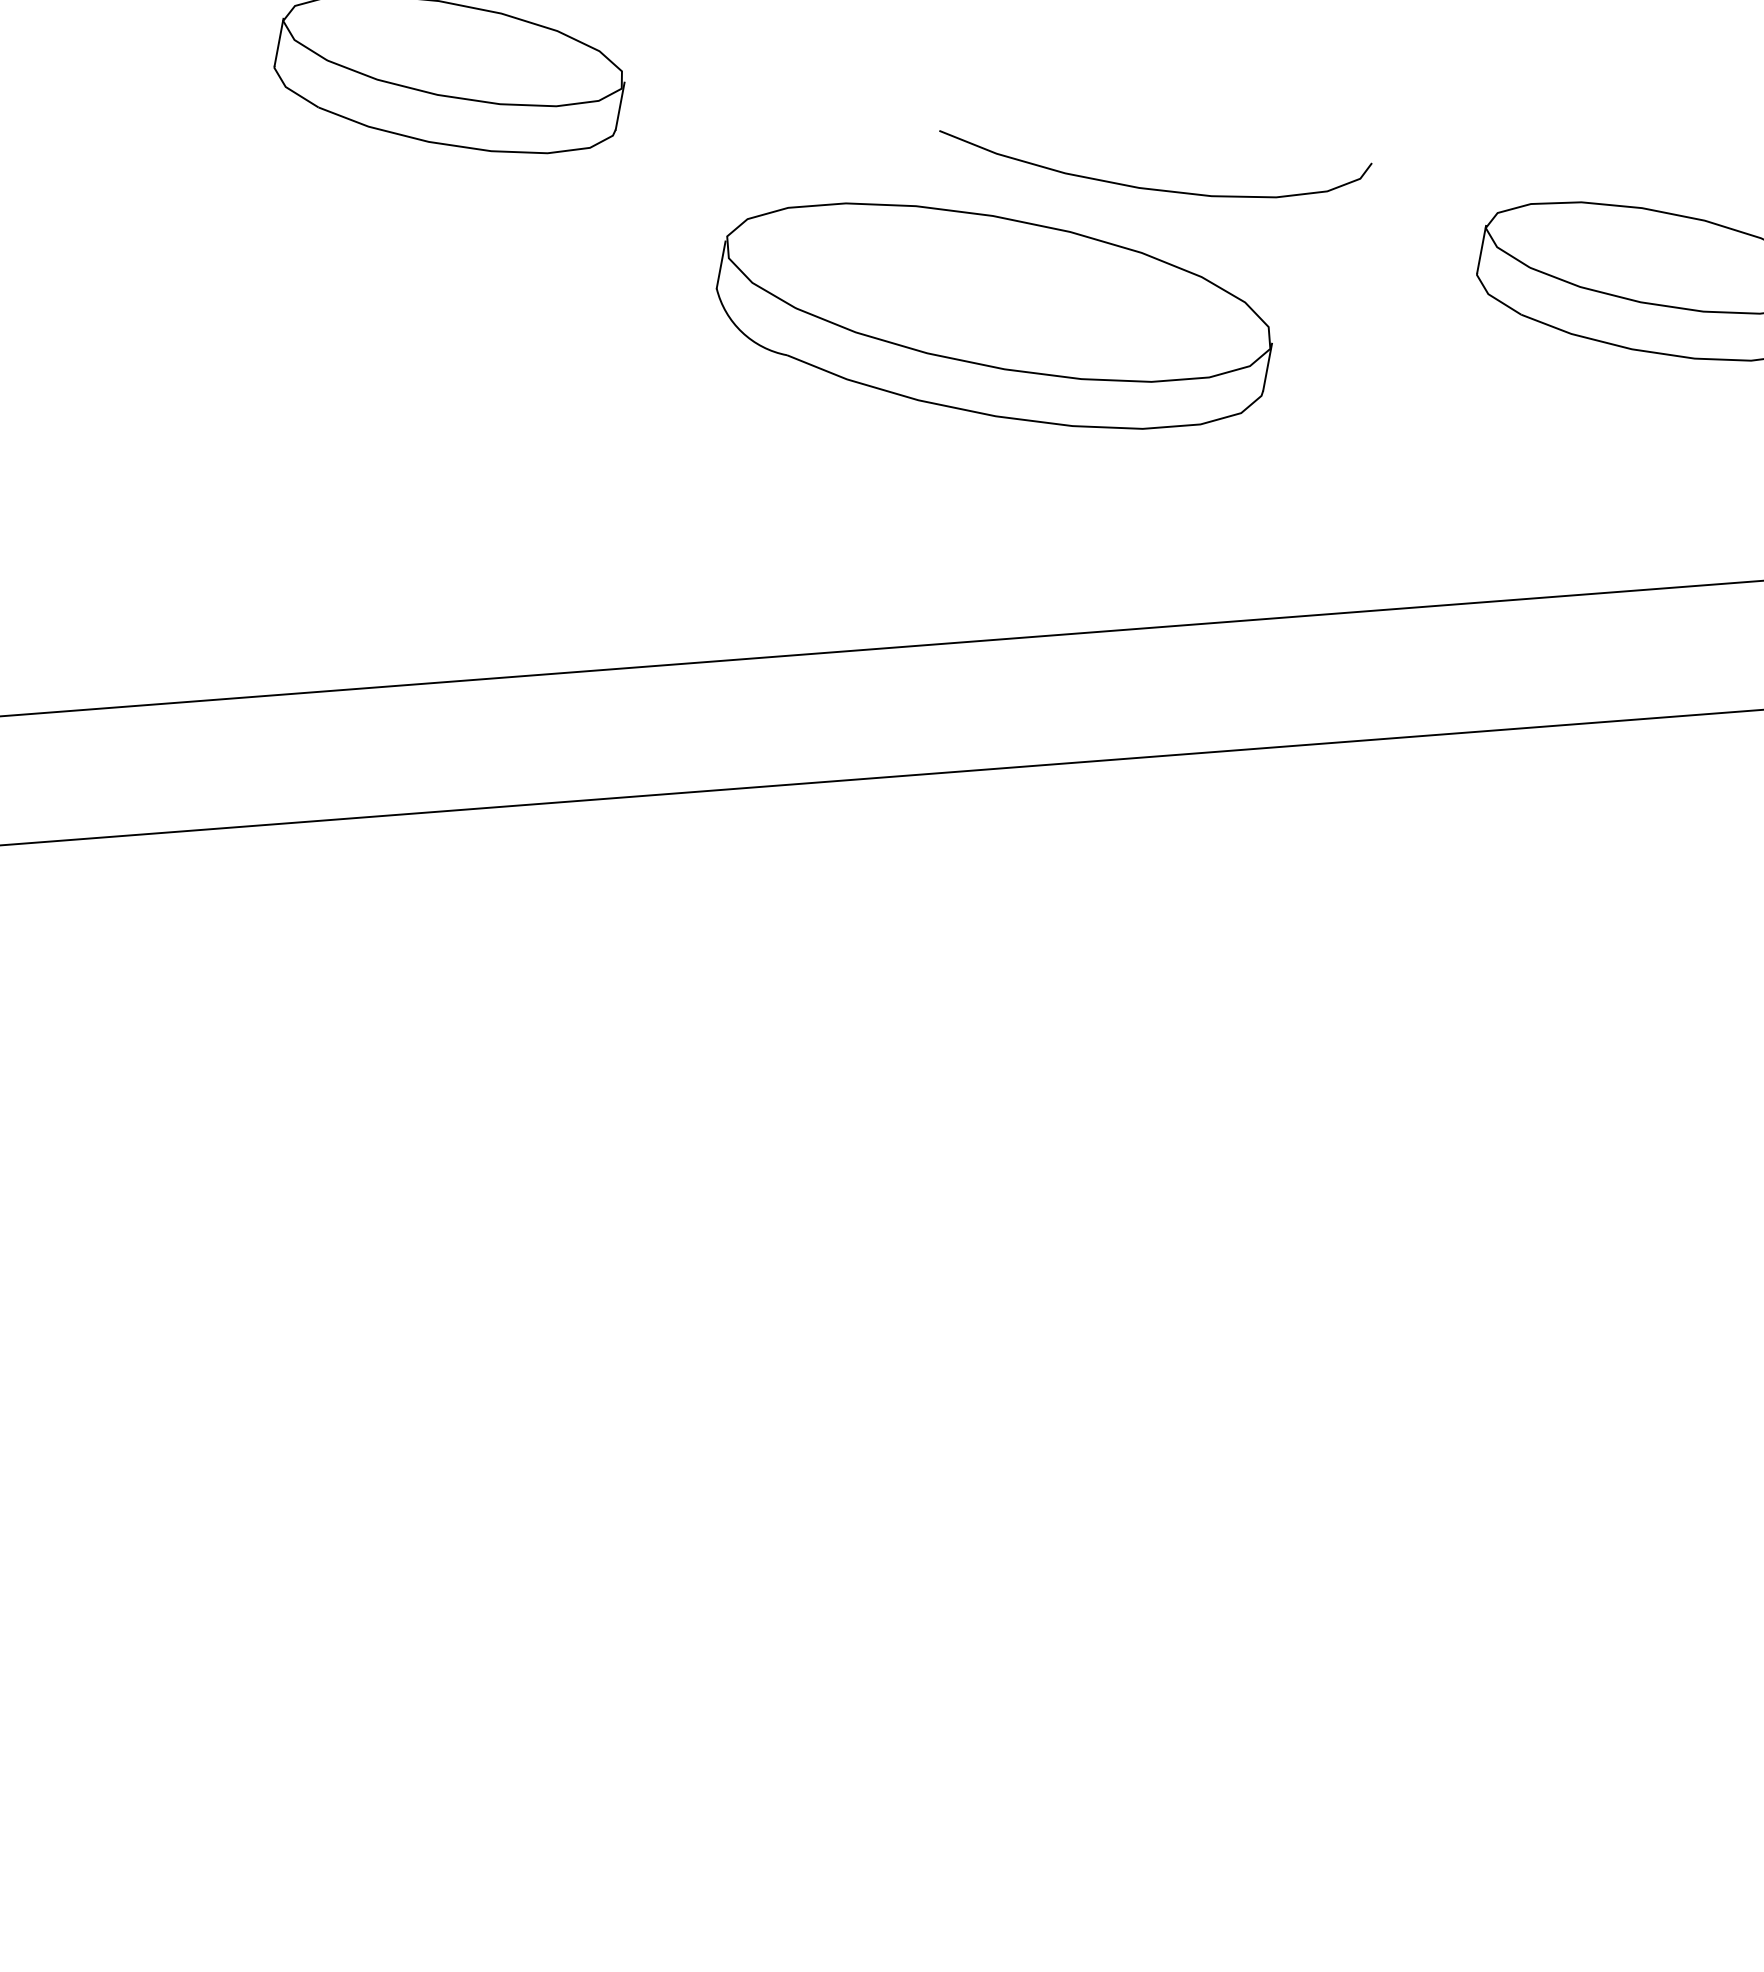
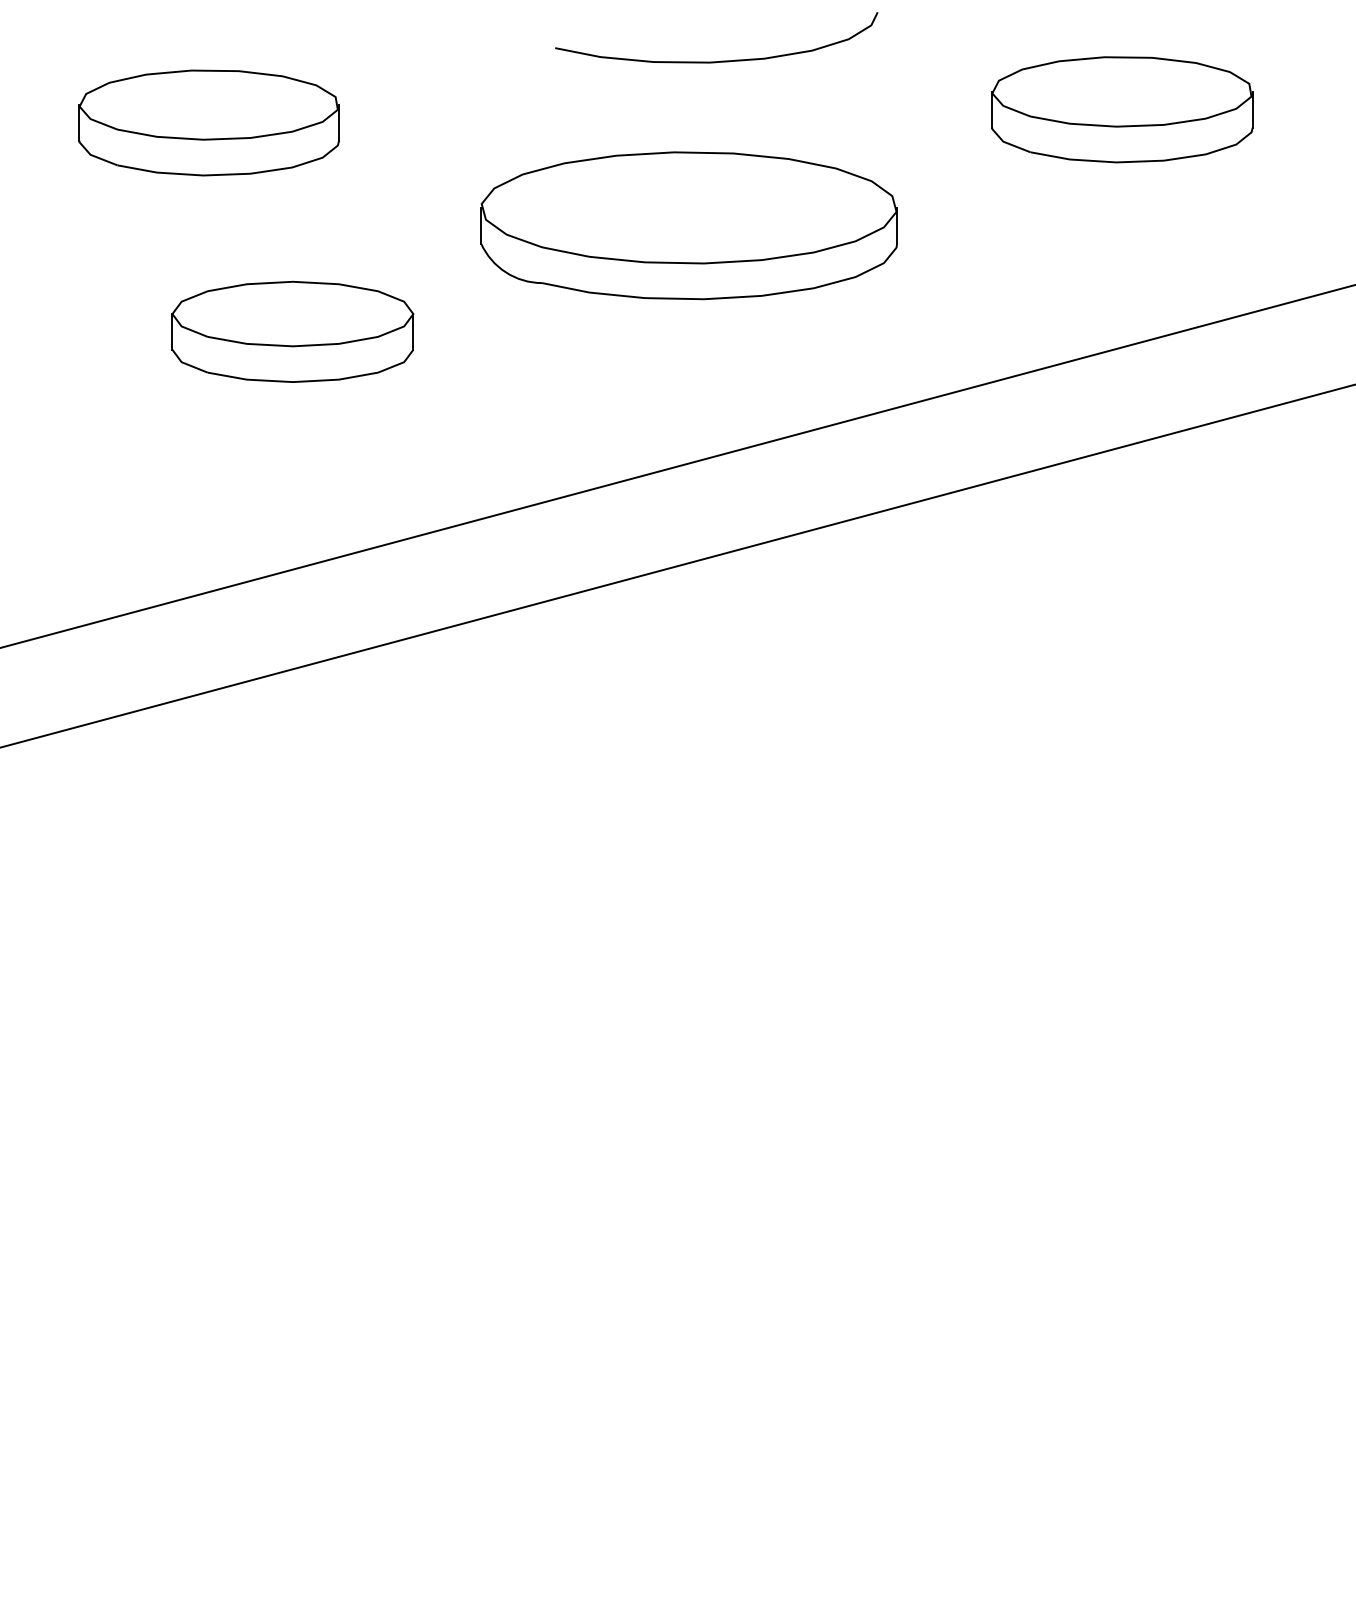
curve: (1154, 188) -> (721, 60), moved
part: (993, 315) -> (688, 225), moved
part: (507, 368) -> (292, 331), added

